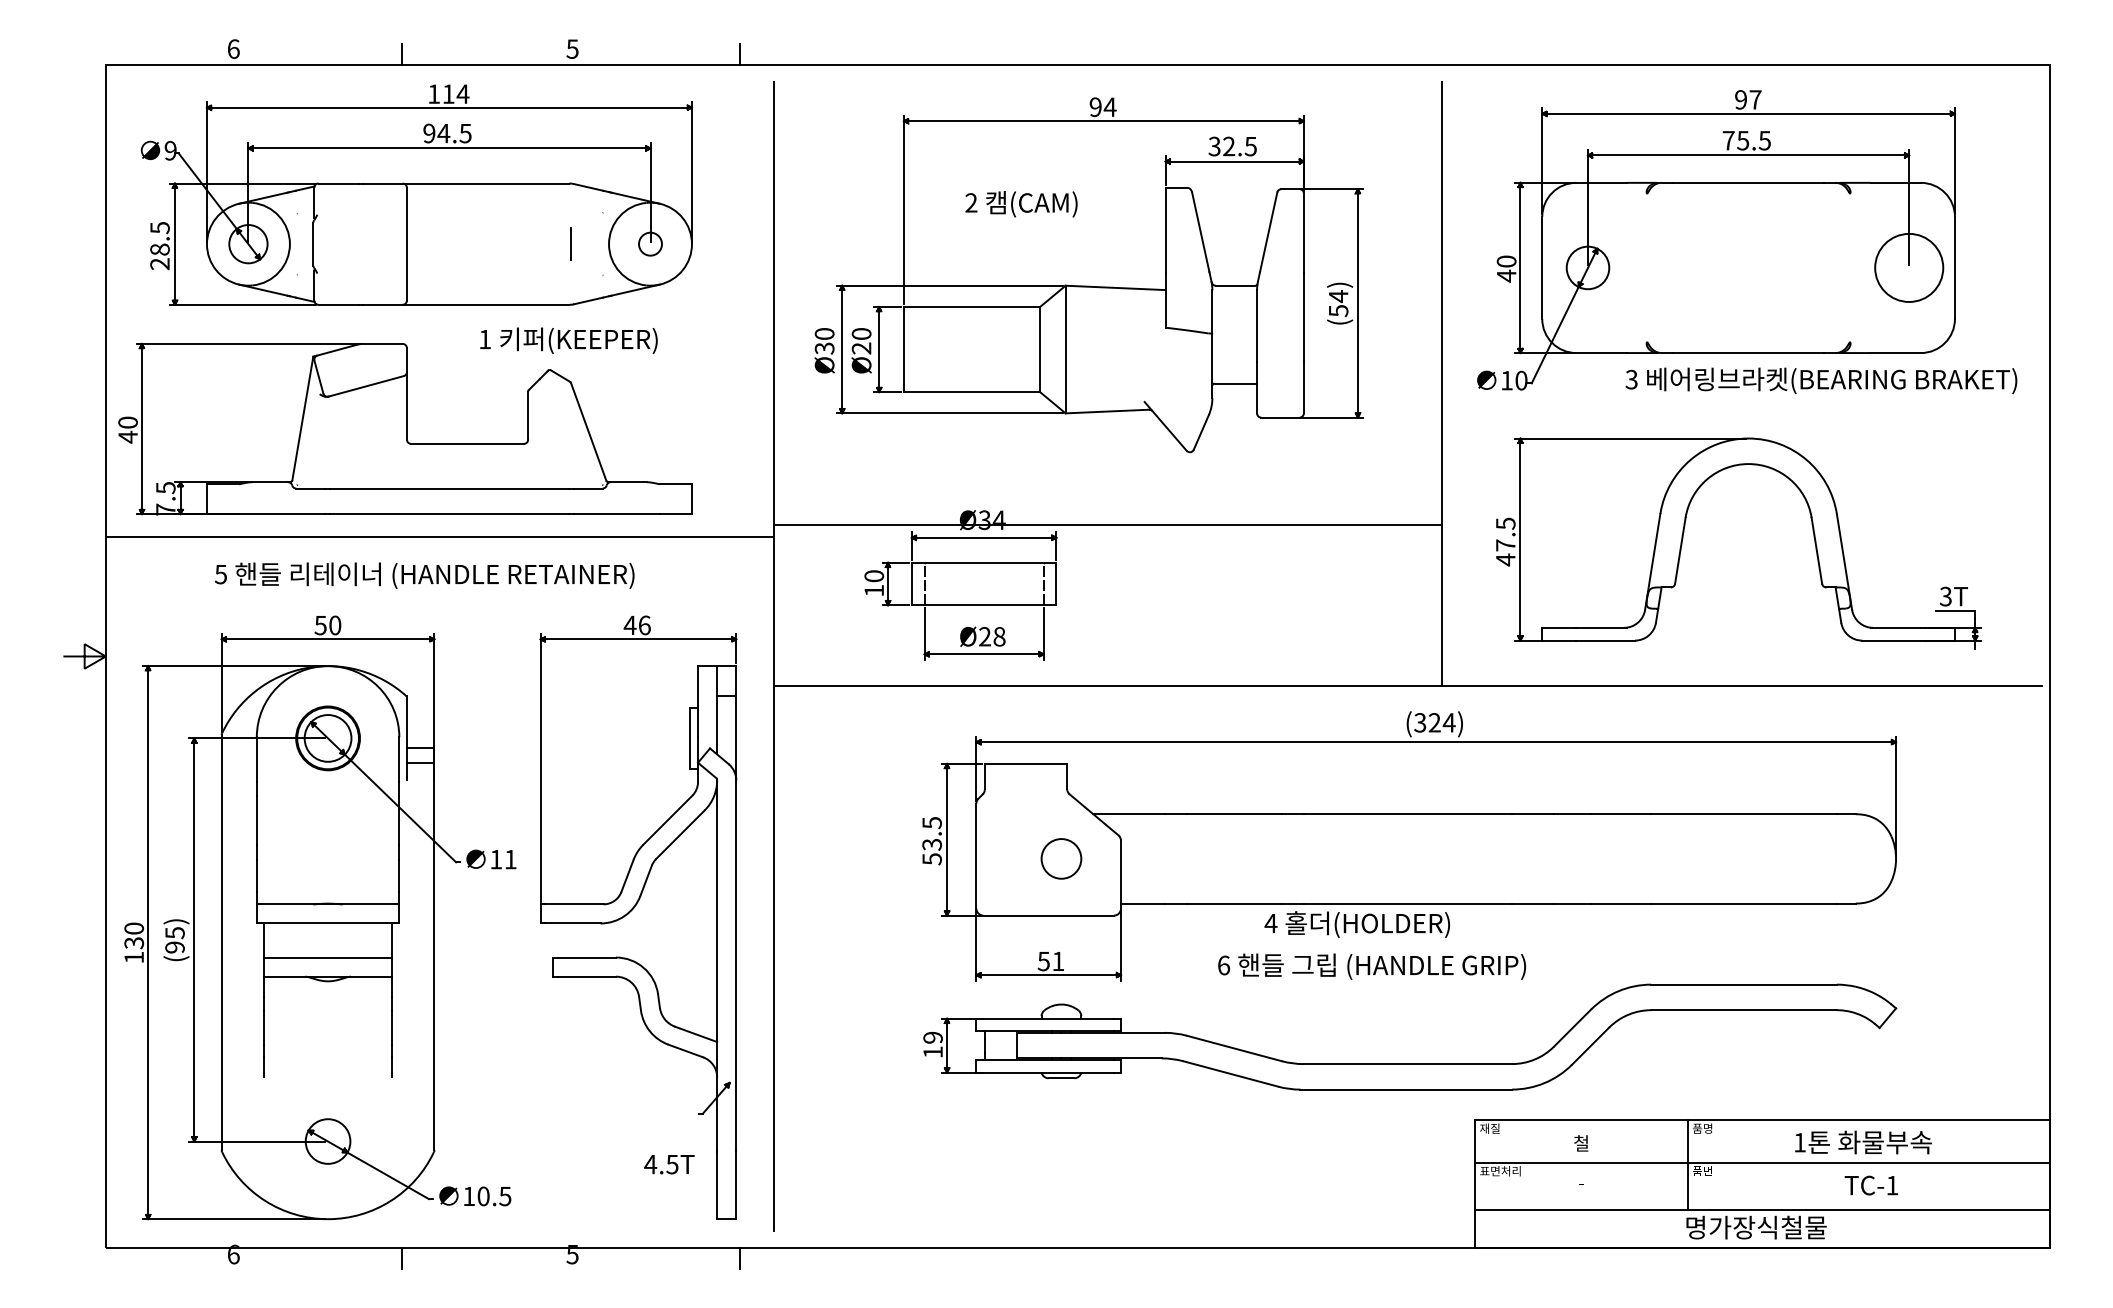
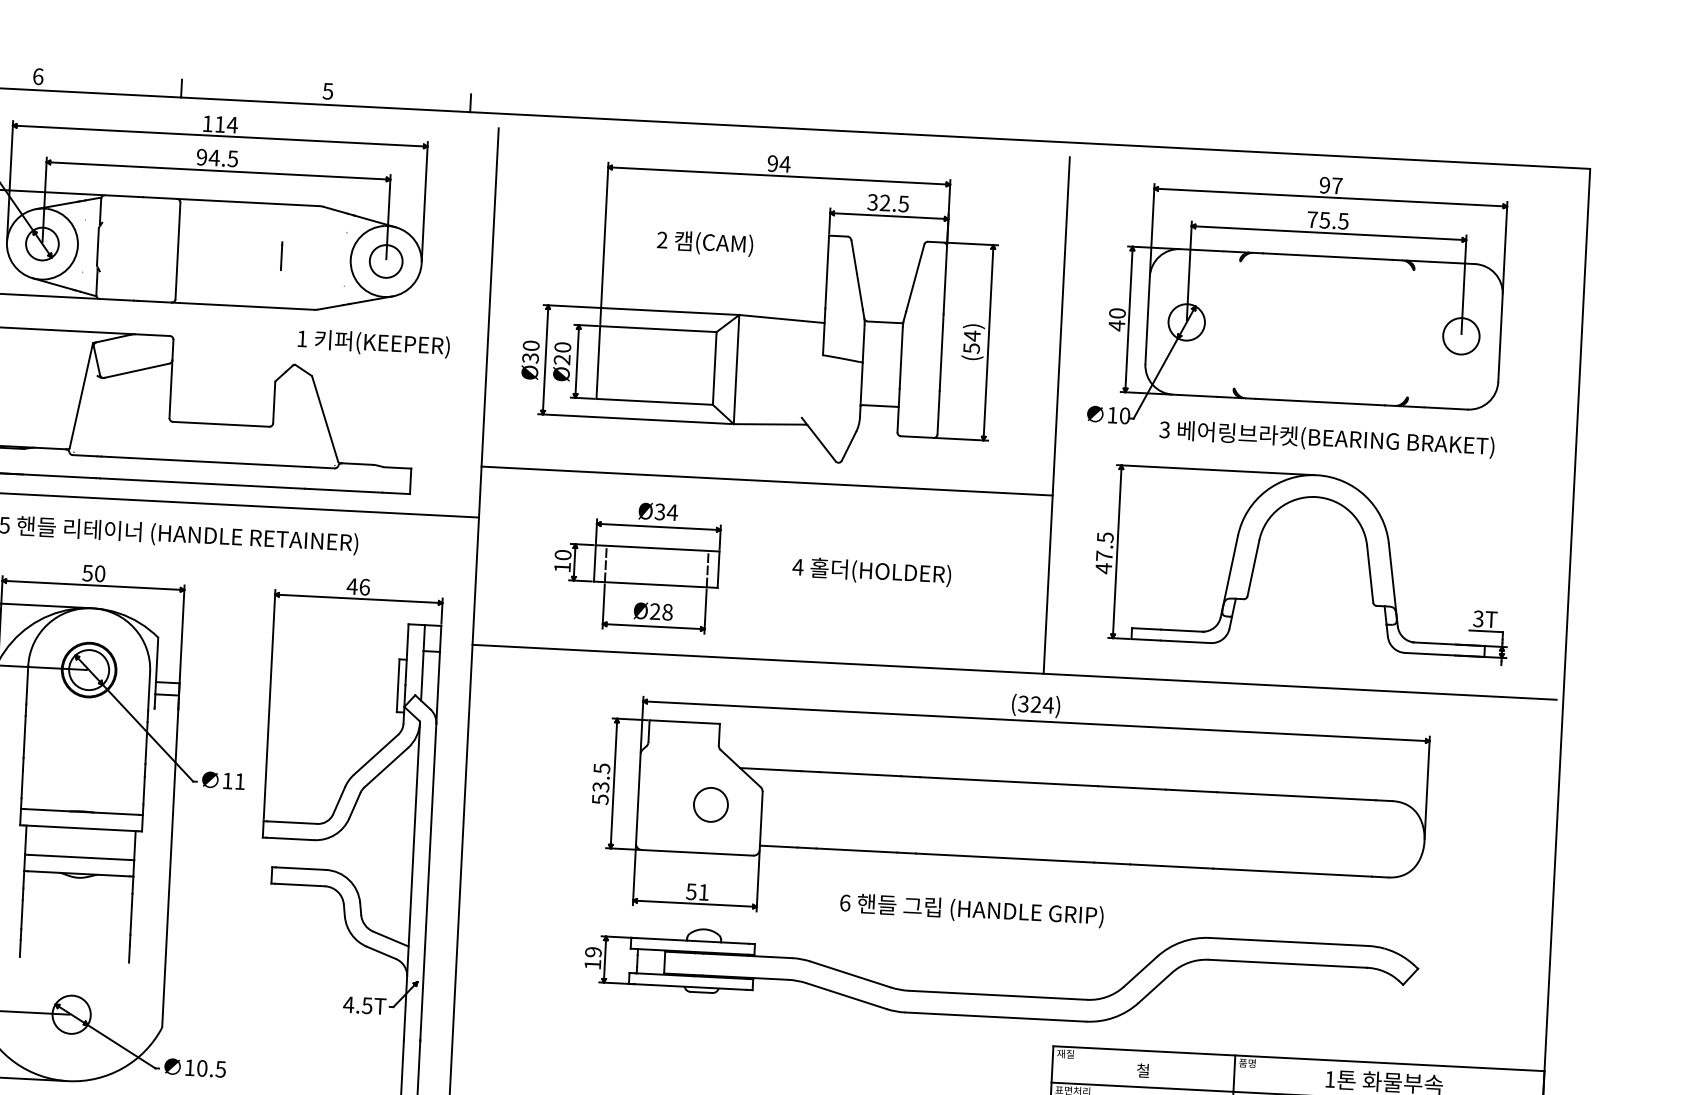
line: (570, 243) -> (281, 255), moved
circle: (650, 244) -> (386, 261), size x1.67
circle: (1908, 267) -> (1460, 335), size x0.62
text: (568, 340) -> (373, 343), moved
text: (1821, 380) -> (1327, 438), moved
line: (1107, 524) -> (766, 480), moved
text: (1356, 924) -> (871, 571), moved
text: (669, 1164) -> (364, 1005), moved

